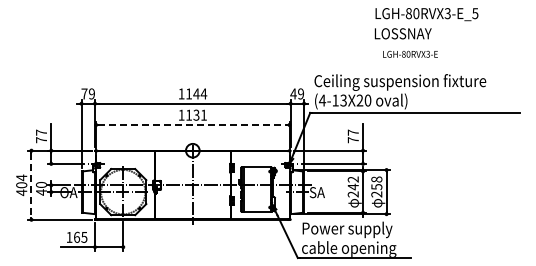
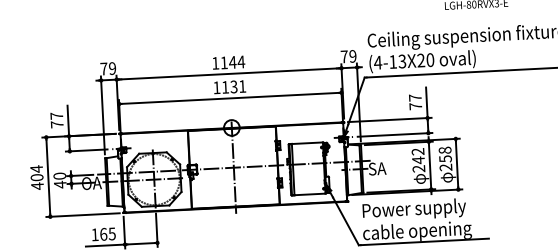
text: (293, 93) -> (344, 56), 49 -> 79
line: (192, 125) -> (230, 98), dashed -> solid
line: (31, 185) -> (48, 177), dashed -> solid

